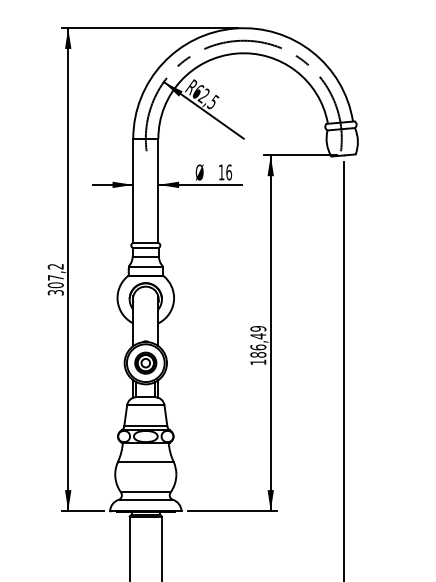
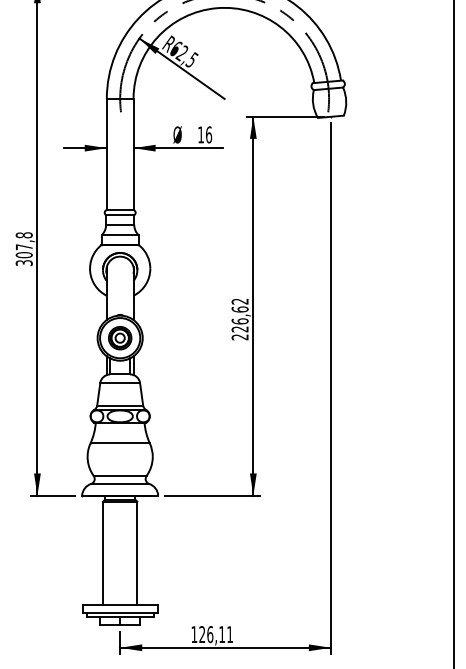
text: (55, 266) -> (23, 235), 307,2 -> 307,8
text: (257, 345) -> (239, 319), 186,49 -> 226,62

